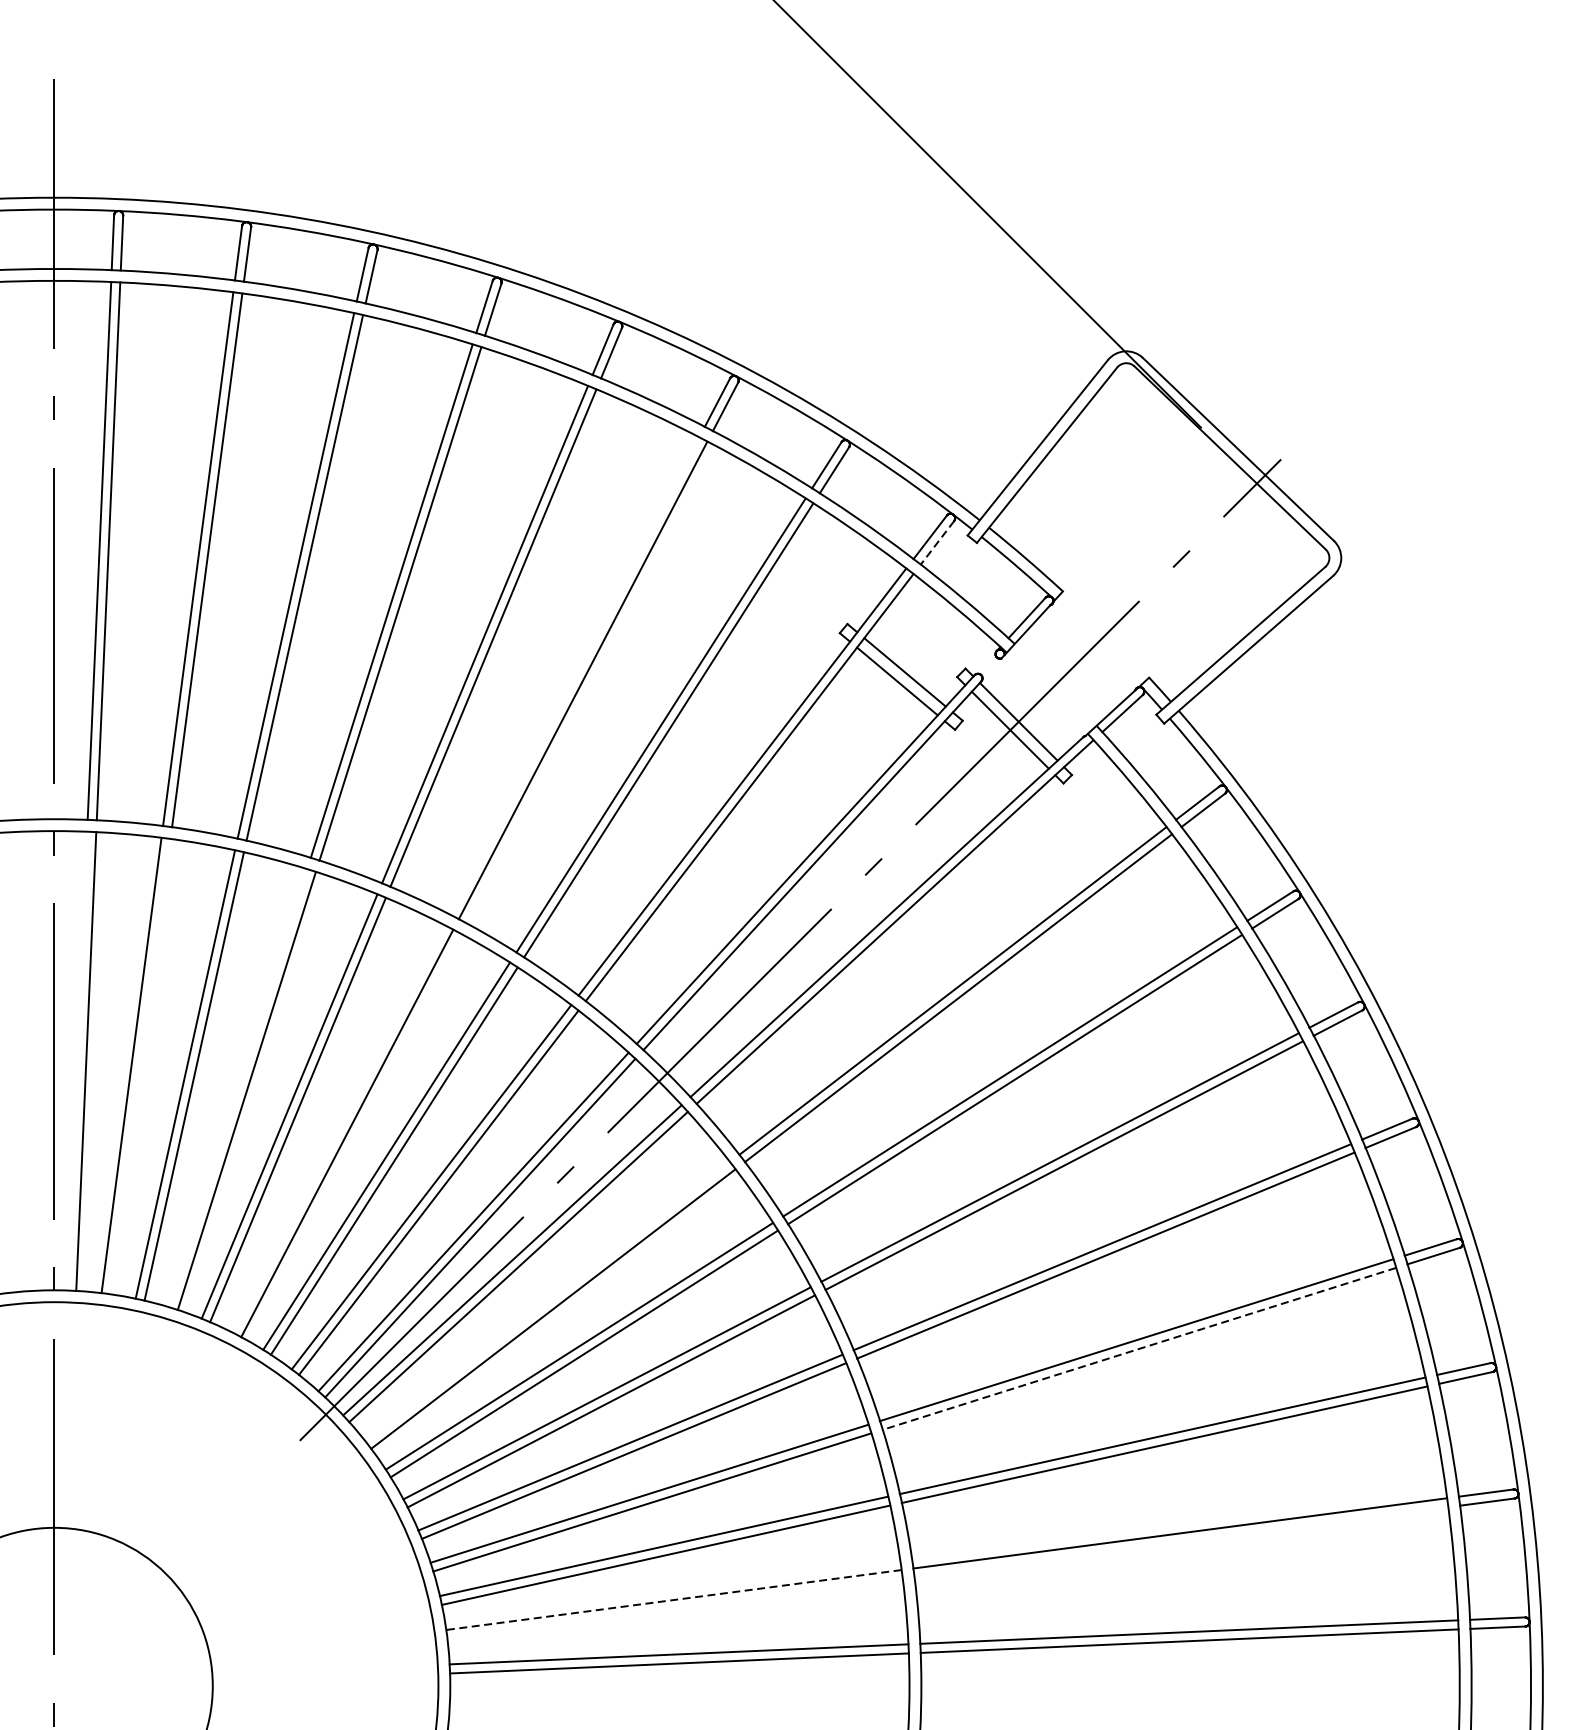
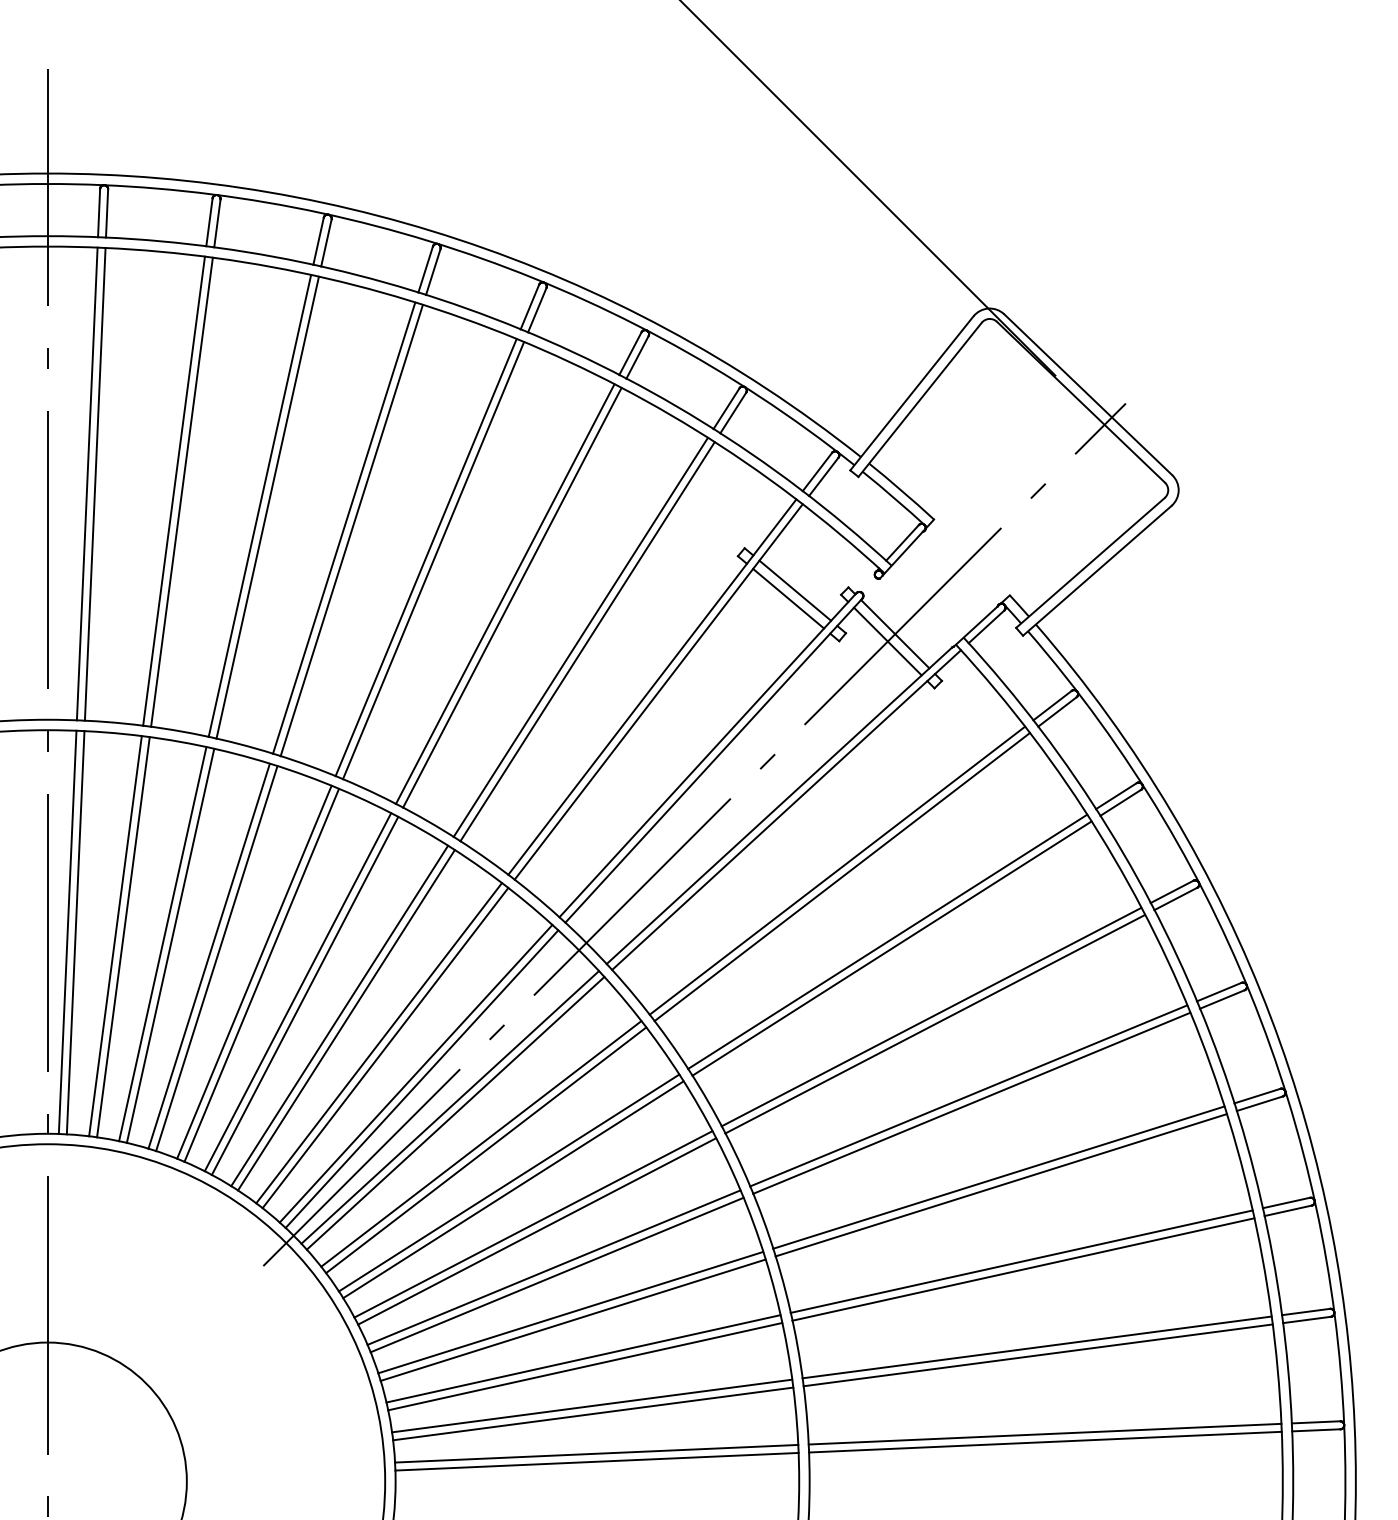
line: (937, 543) -> (823, 477), dashed -> solid
line: (574, 676) -> (504, 594), added
line: (76, 1061) -> (67, 932), added
line: (140, 1066) -> (123, 937), added
line: (237, 1087) -> (208, 955), added
line: (338, 1129) -> (297, 992), added
line: (548, 1301) -> (481, 1143), added
line: (1139, 1349) -> (1001, 1185), dashed -> solid
line: (1180, 1542) -> (1037, 1355), added
line: (674, 1600) -> (592, 1406), dashed -> solid
line: (675, 1608) -> (593, 1413), added

